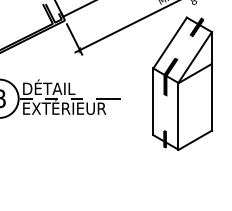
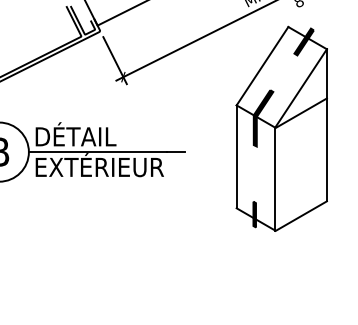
line: (63, 98) -> (98, 151), dashed -> solid

